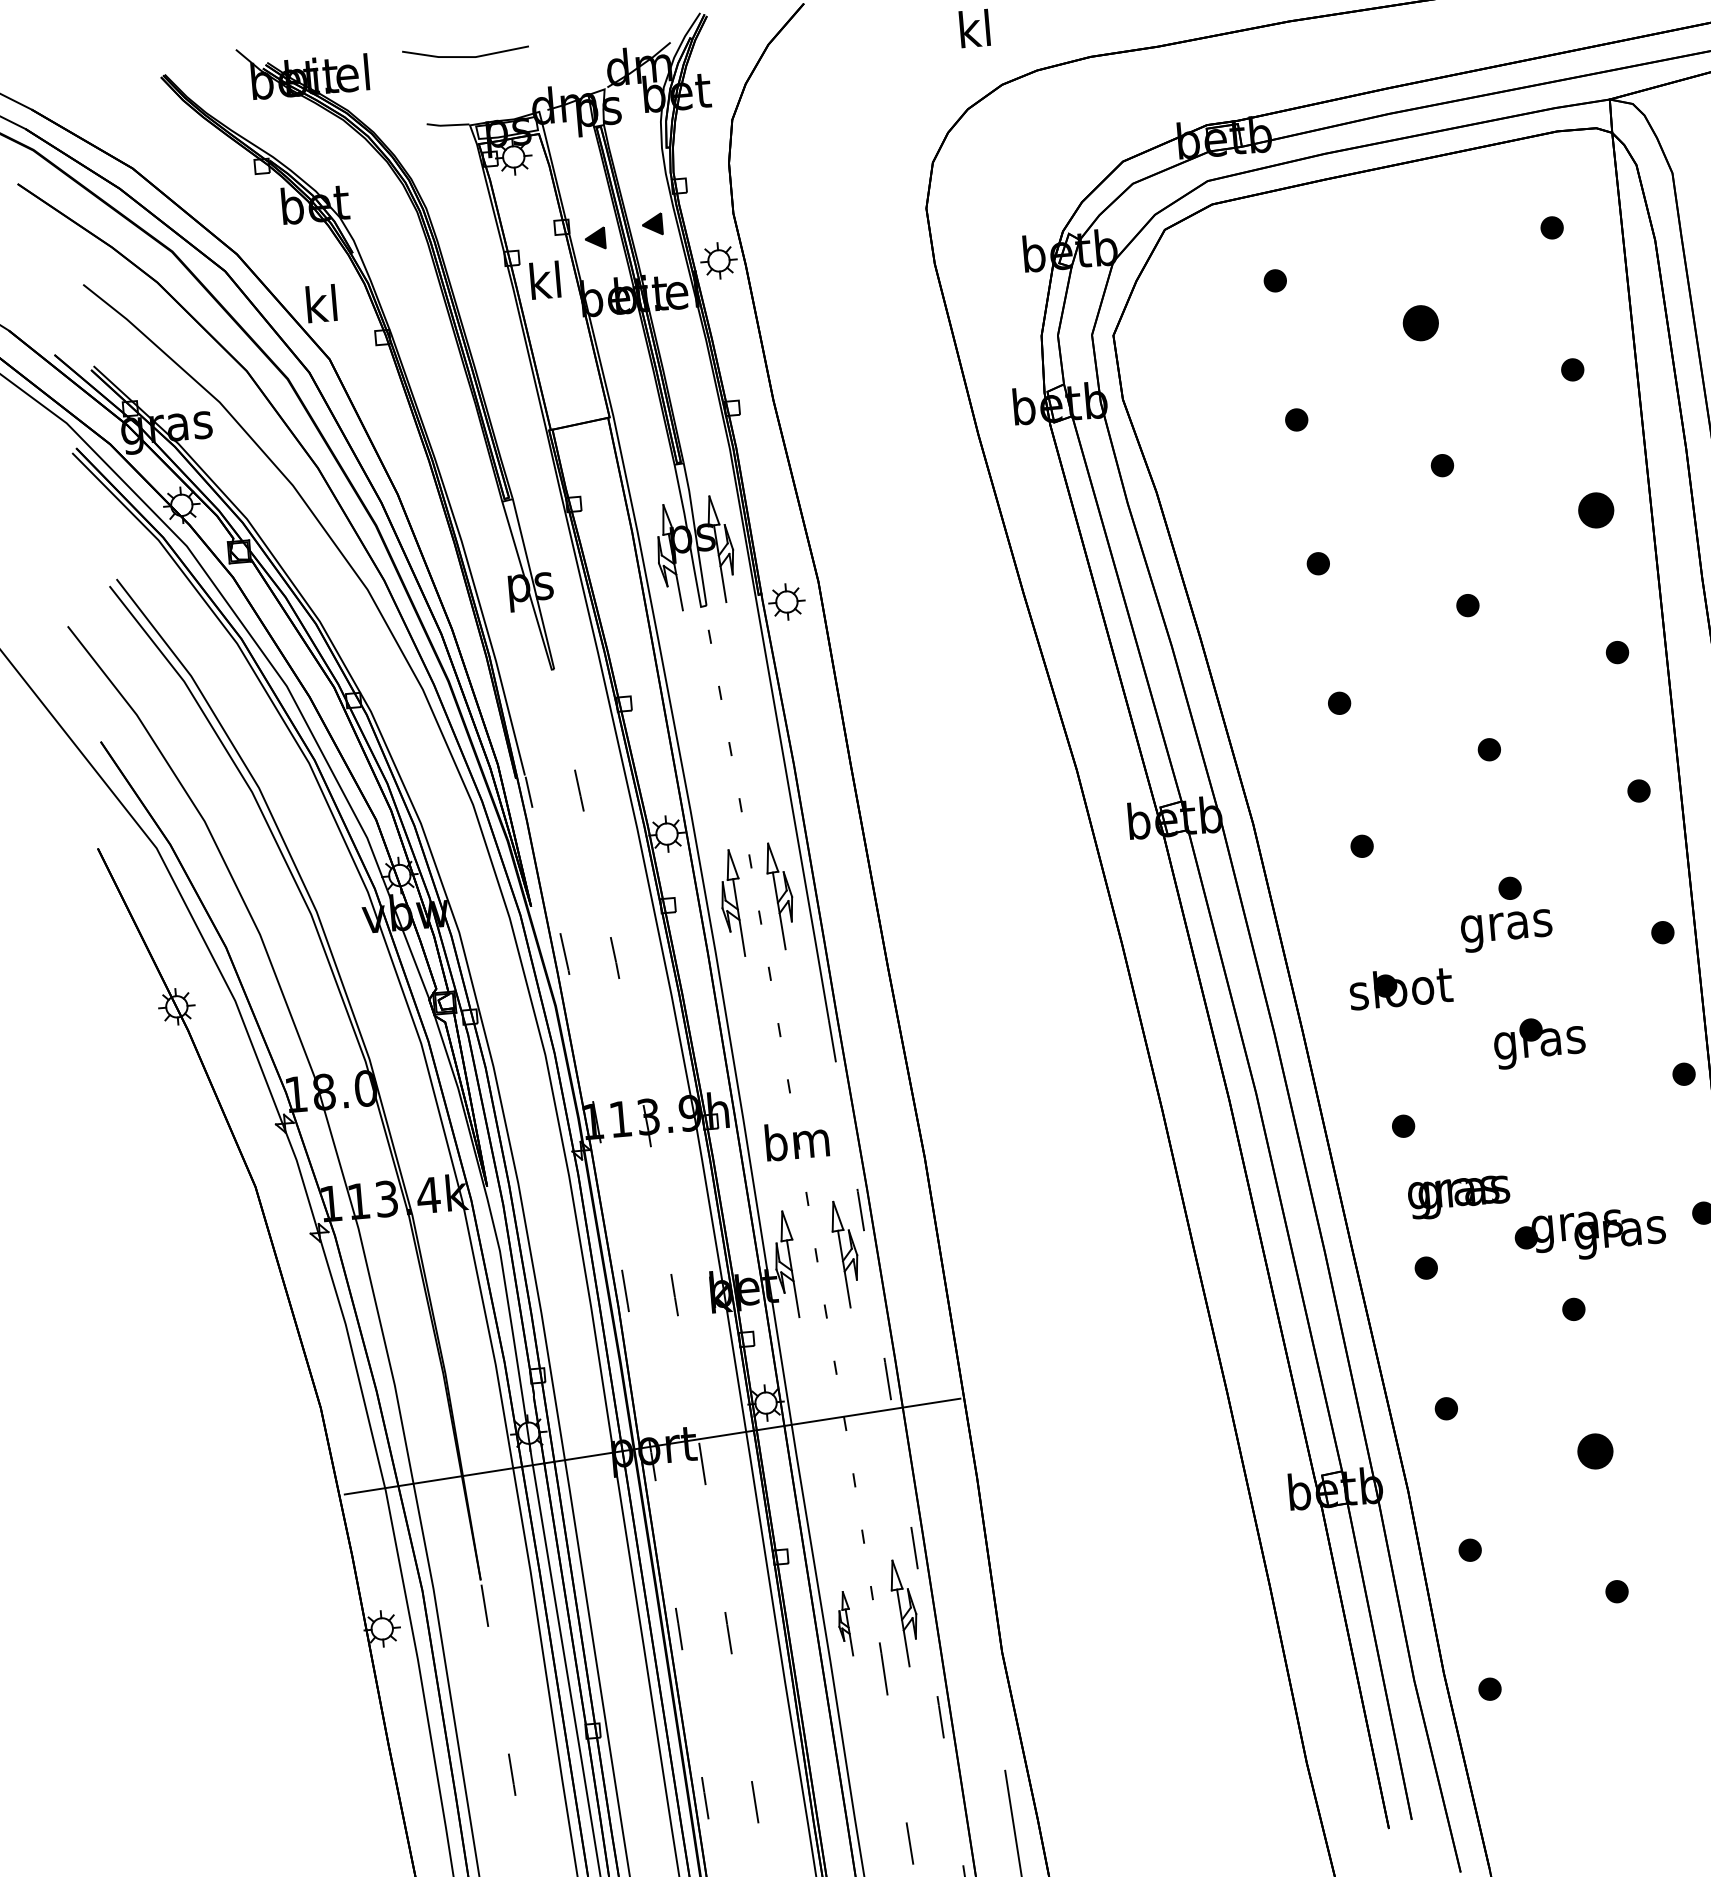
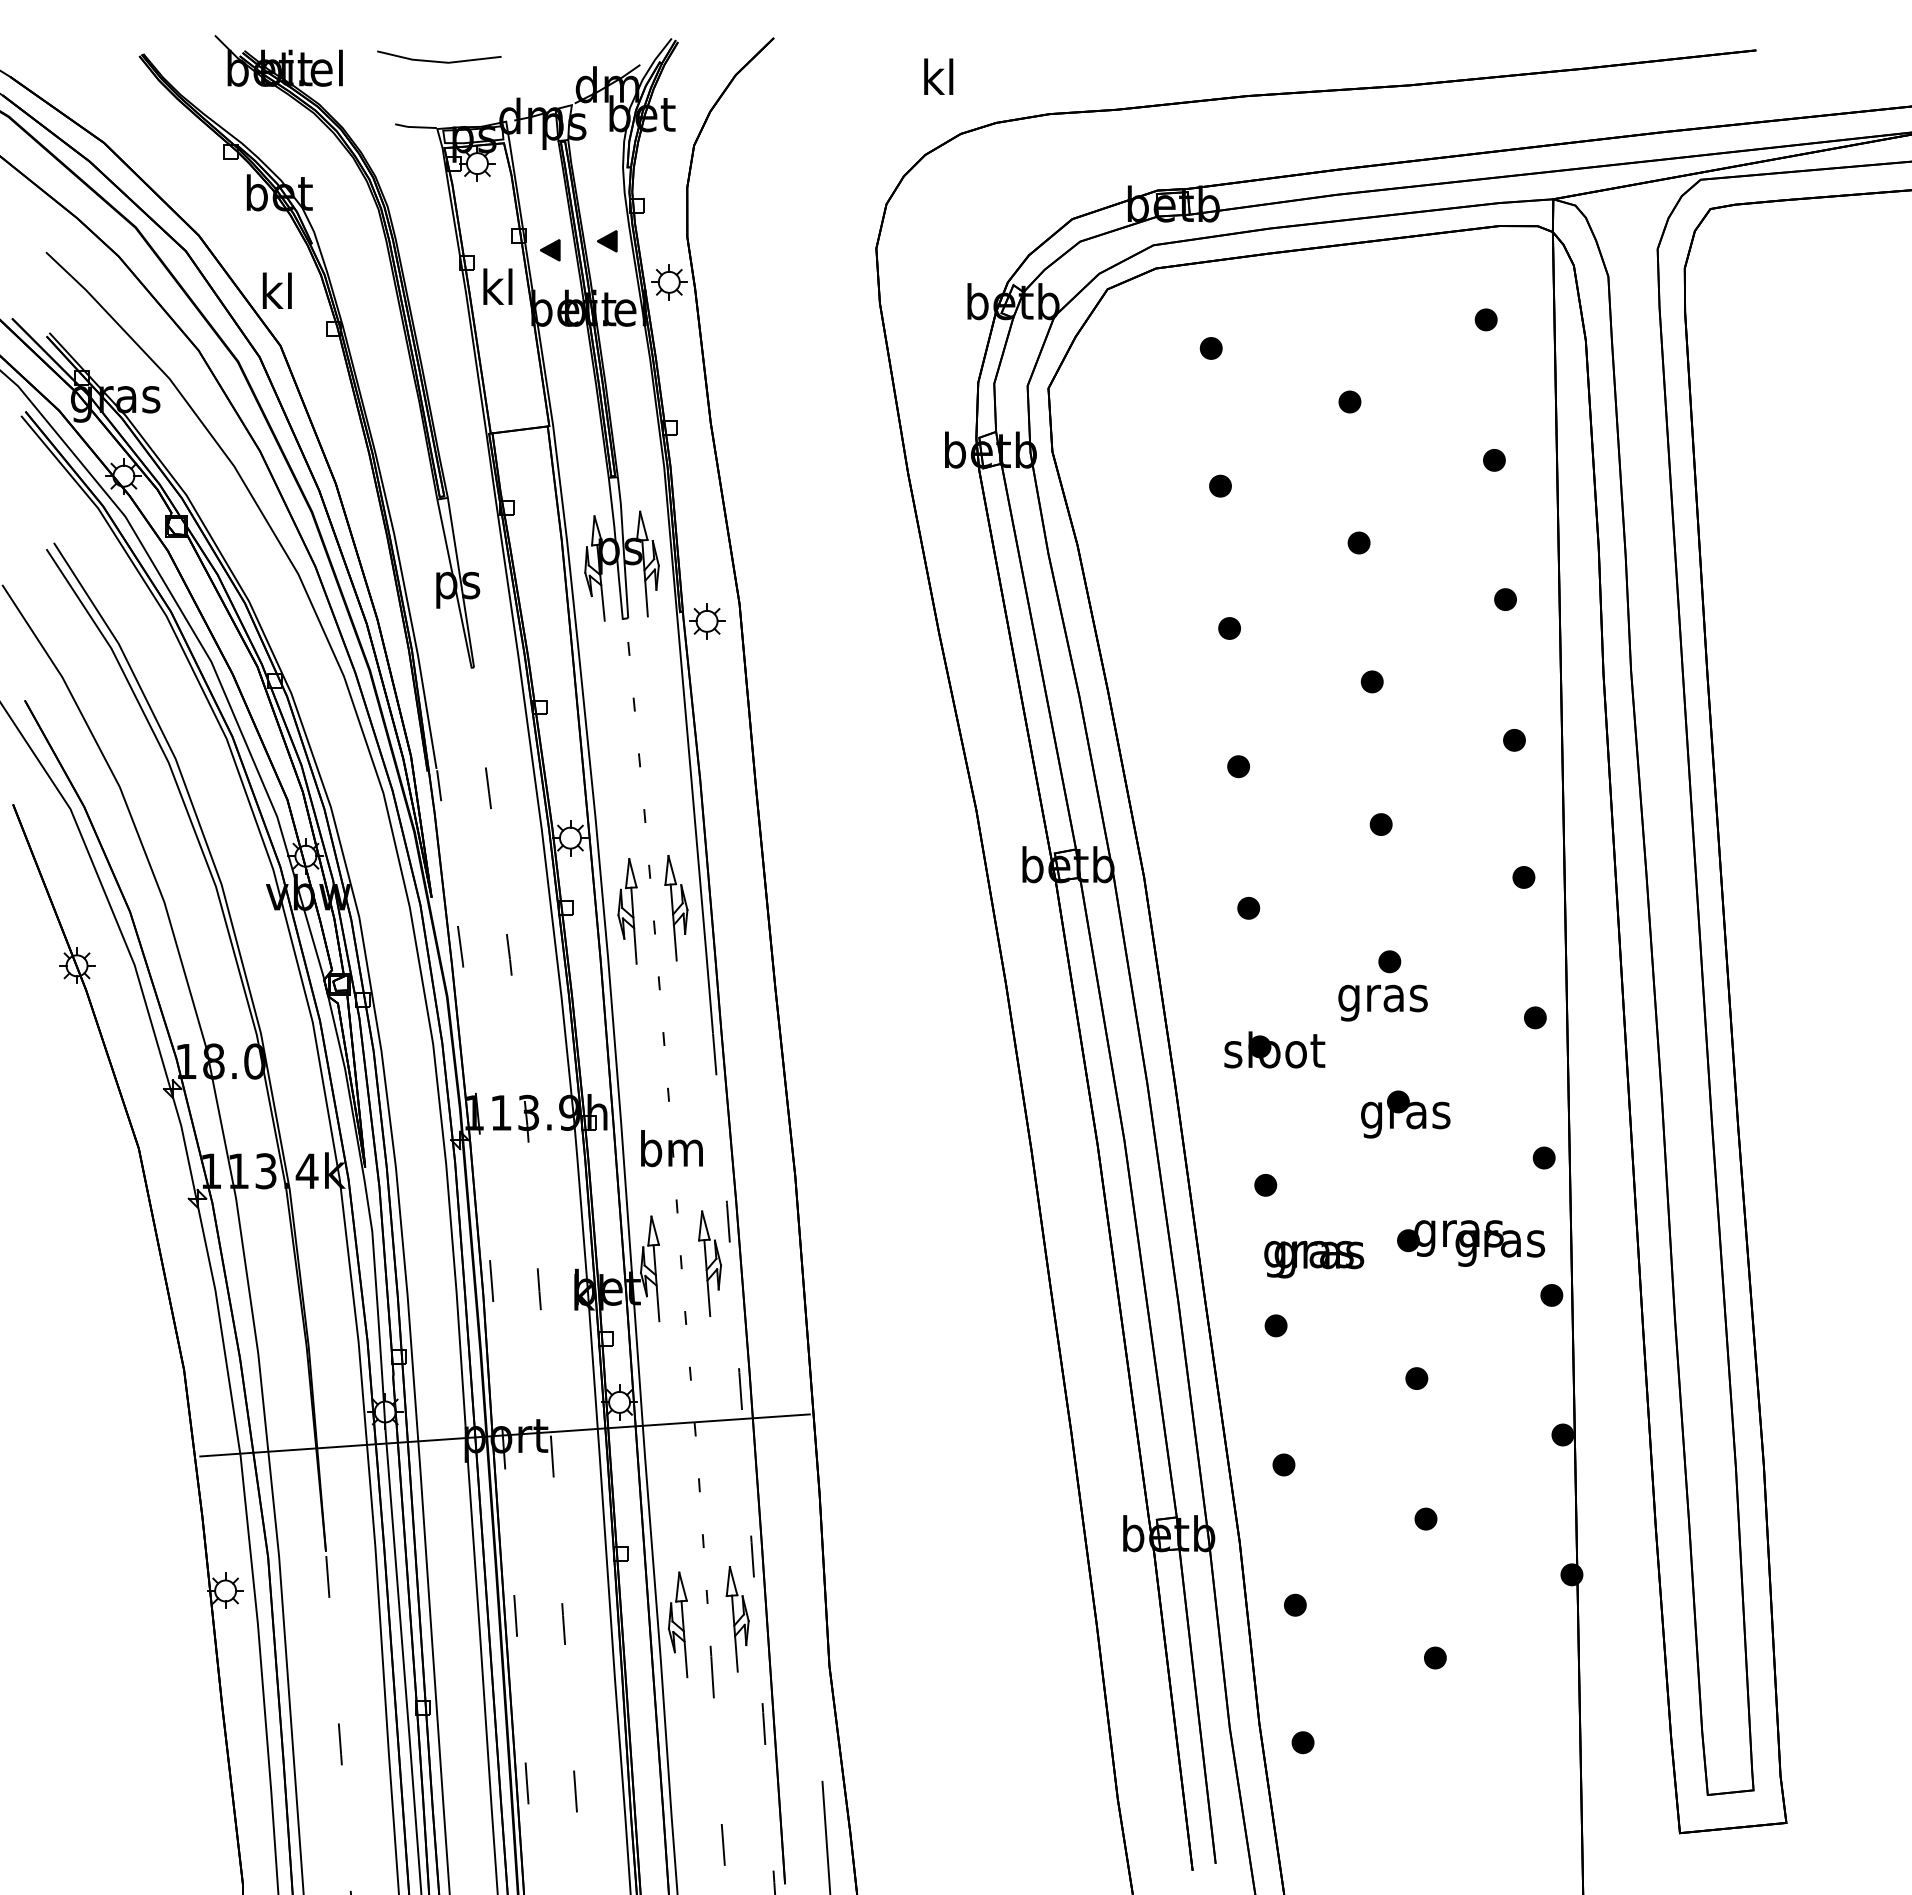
part: (1420, 322) -> (1349, 401), size x0.62
part: (1596, 510) -> (1505, 599), size x0.62
part: (1589, 1235) -> (1470, 1243), moved
part: (1594, 1450) -> (1425, 1518), size x0.62
part: (844, 1623) -> (677, 1624), size x1.67

